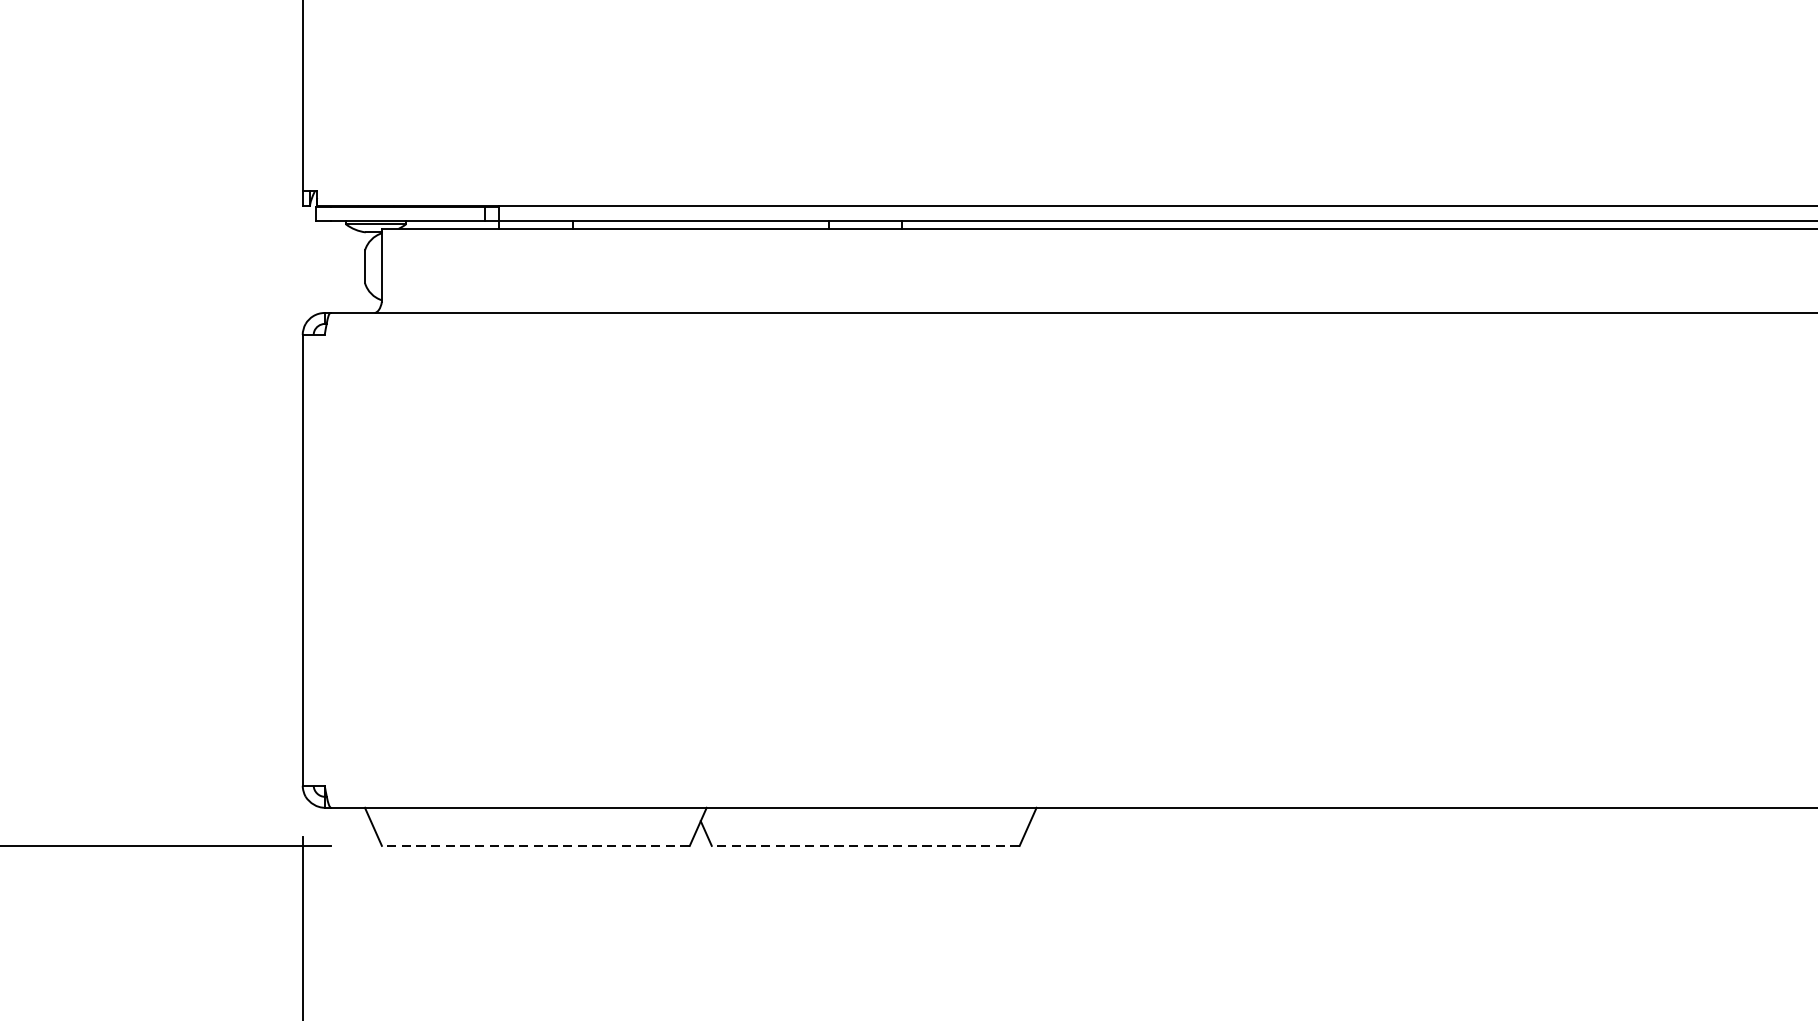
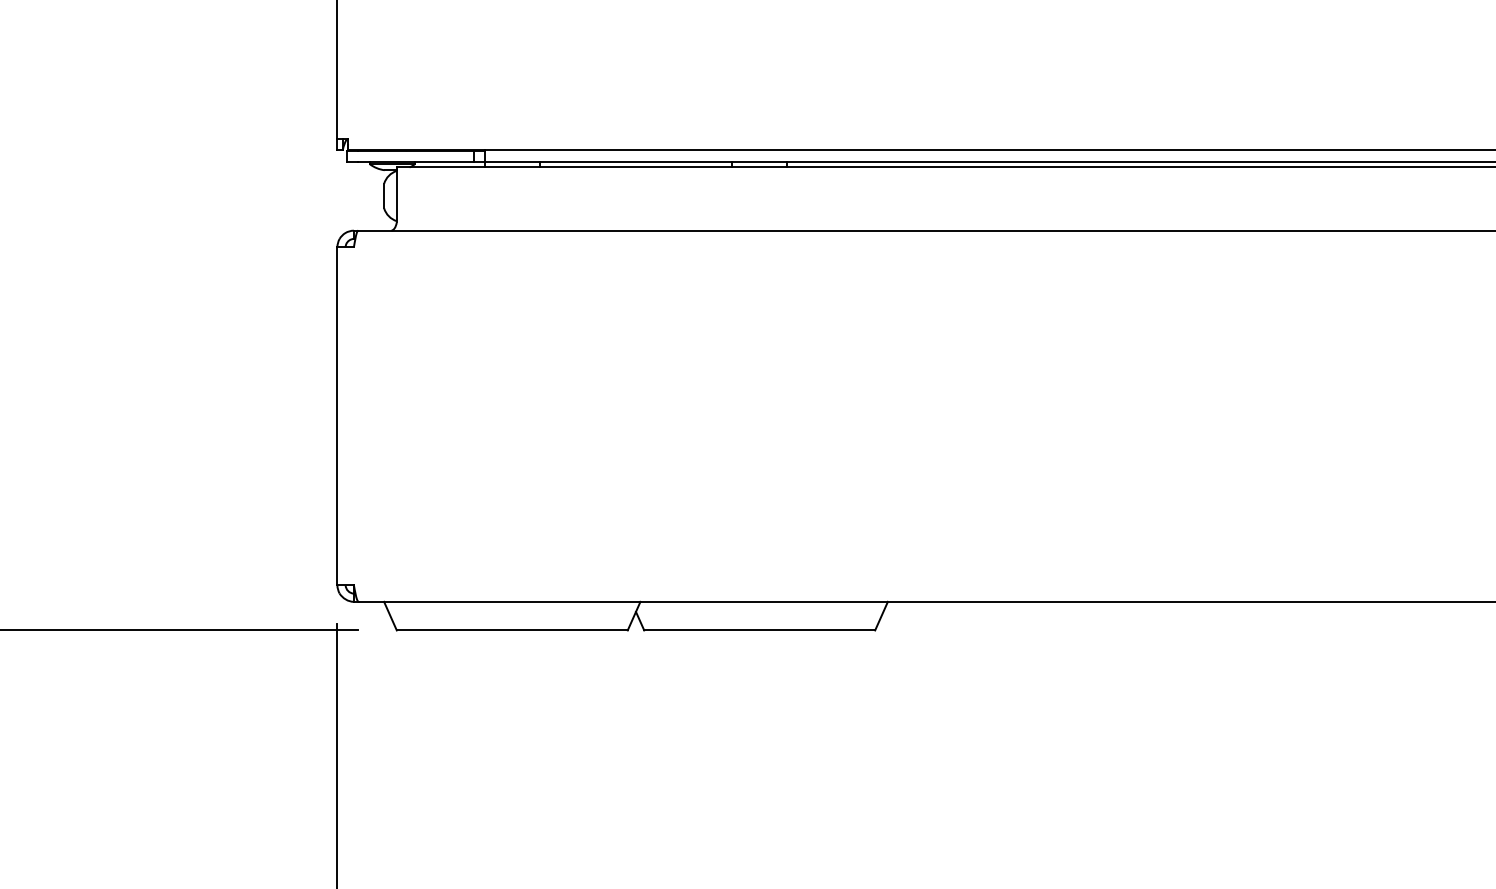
line: (534, 845) -> (511, 630), dashed -> solid
line: (865, 845) -> (759, 630), dashed -> solid

